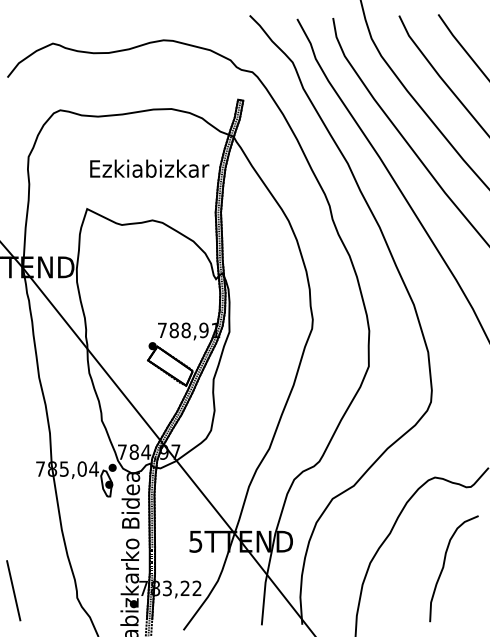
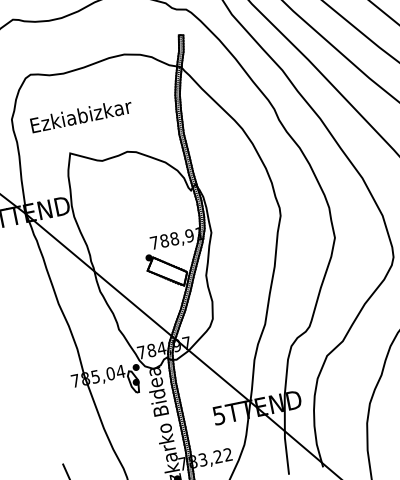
text: (149, 168) -> (81, 115), moved

